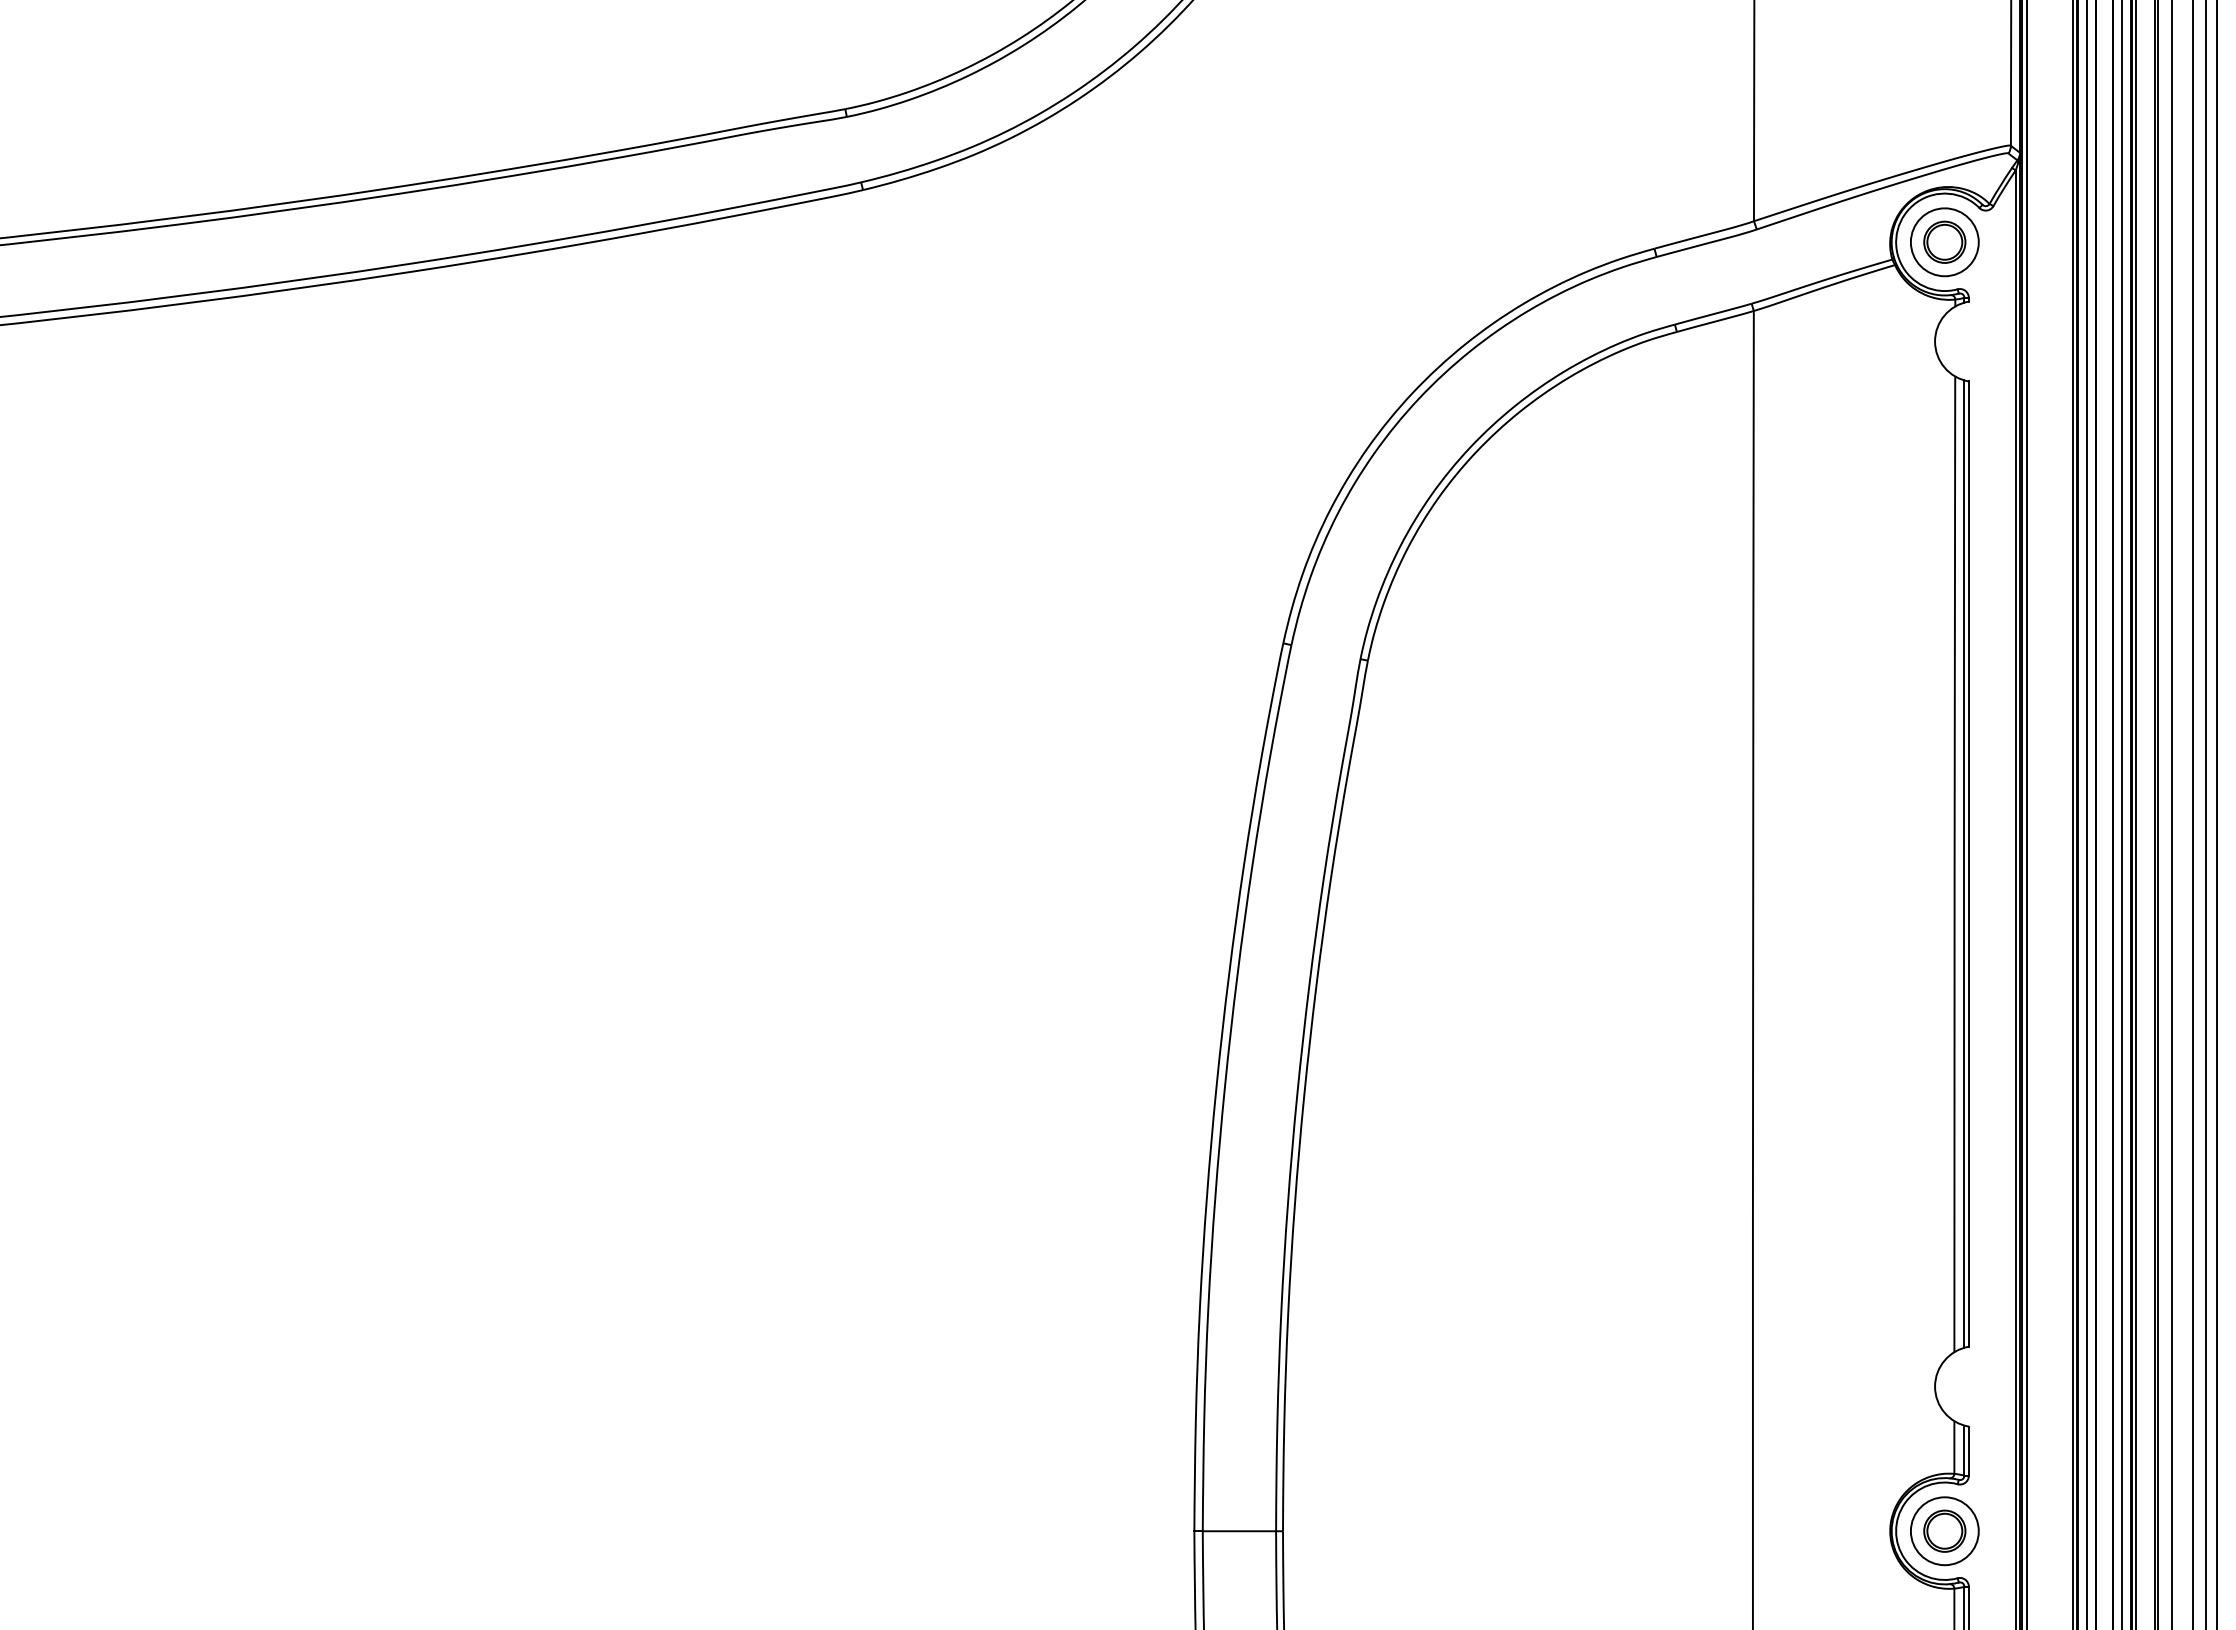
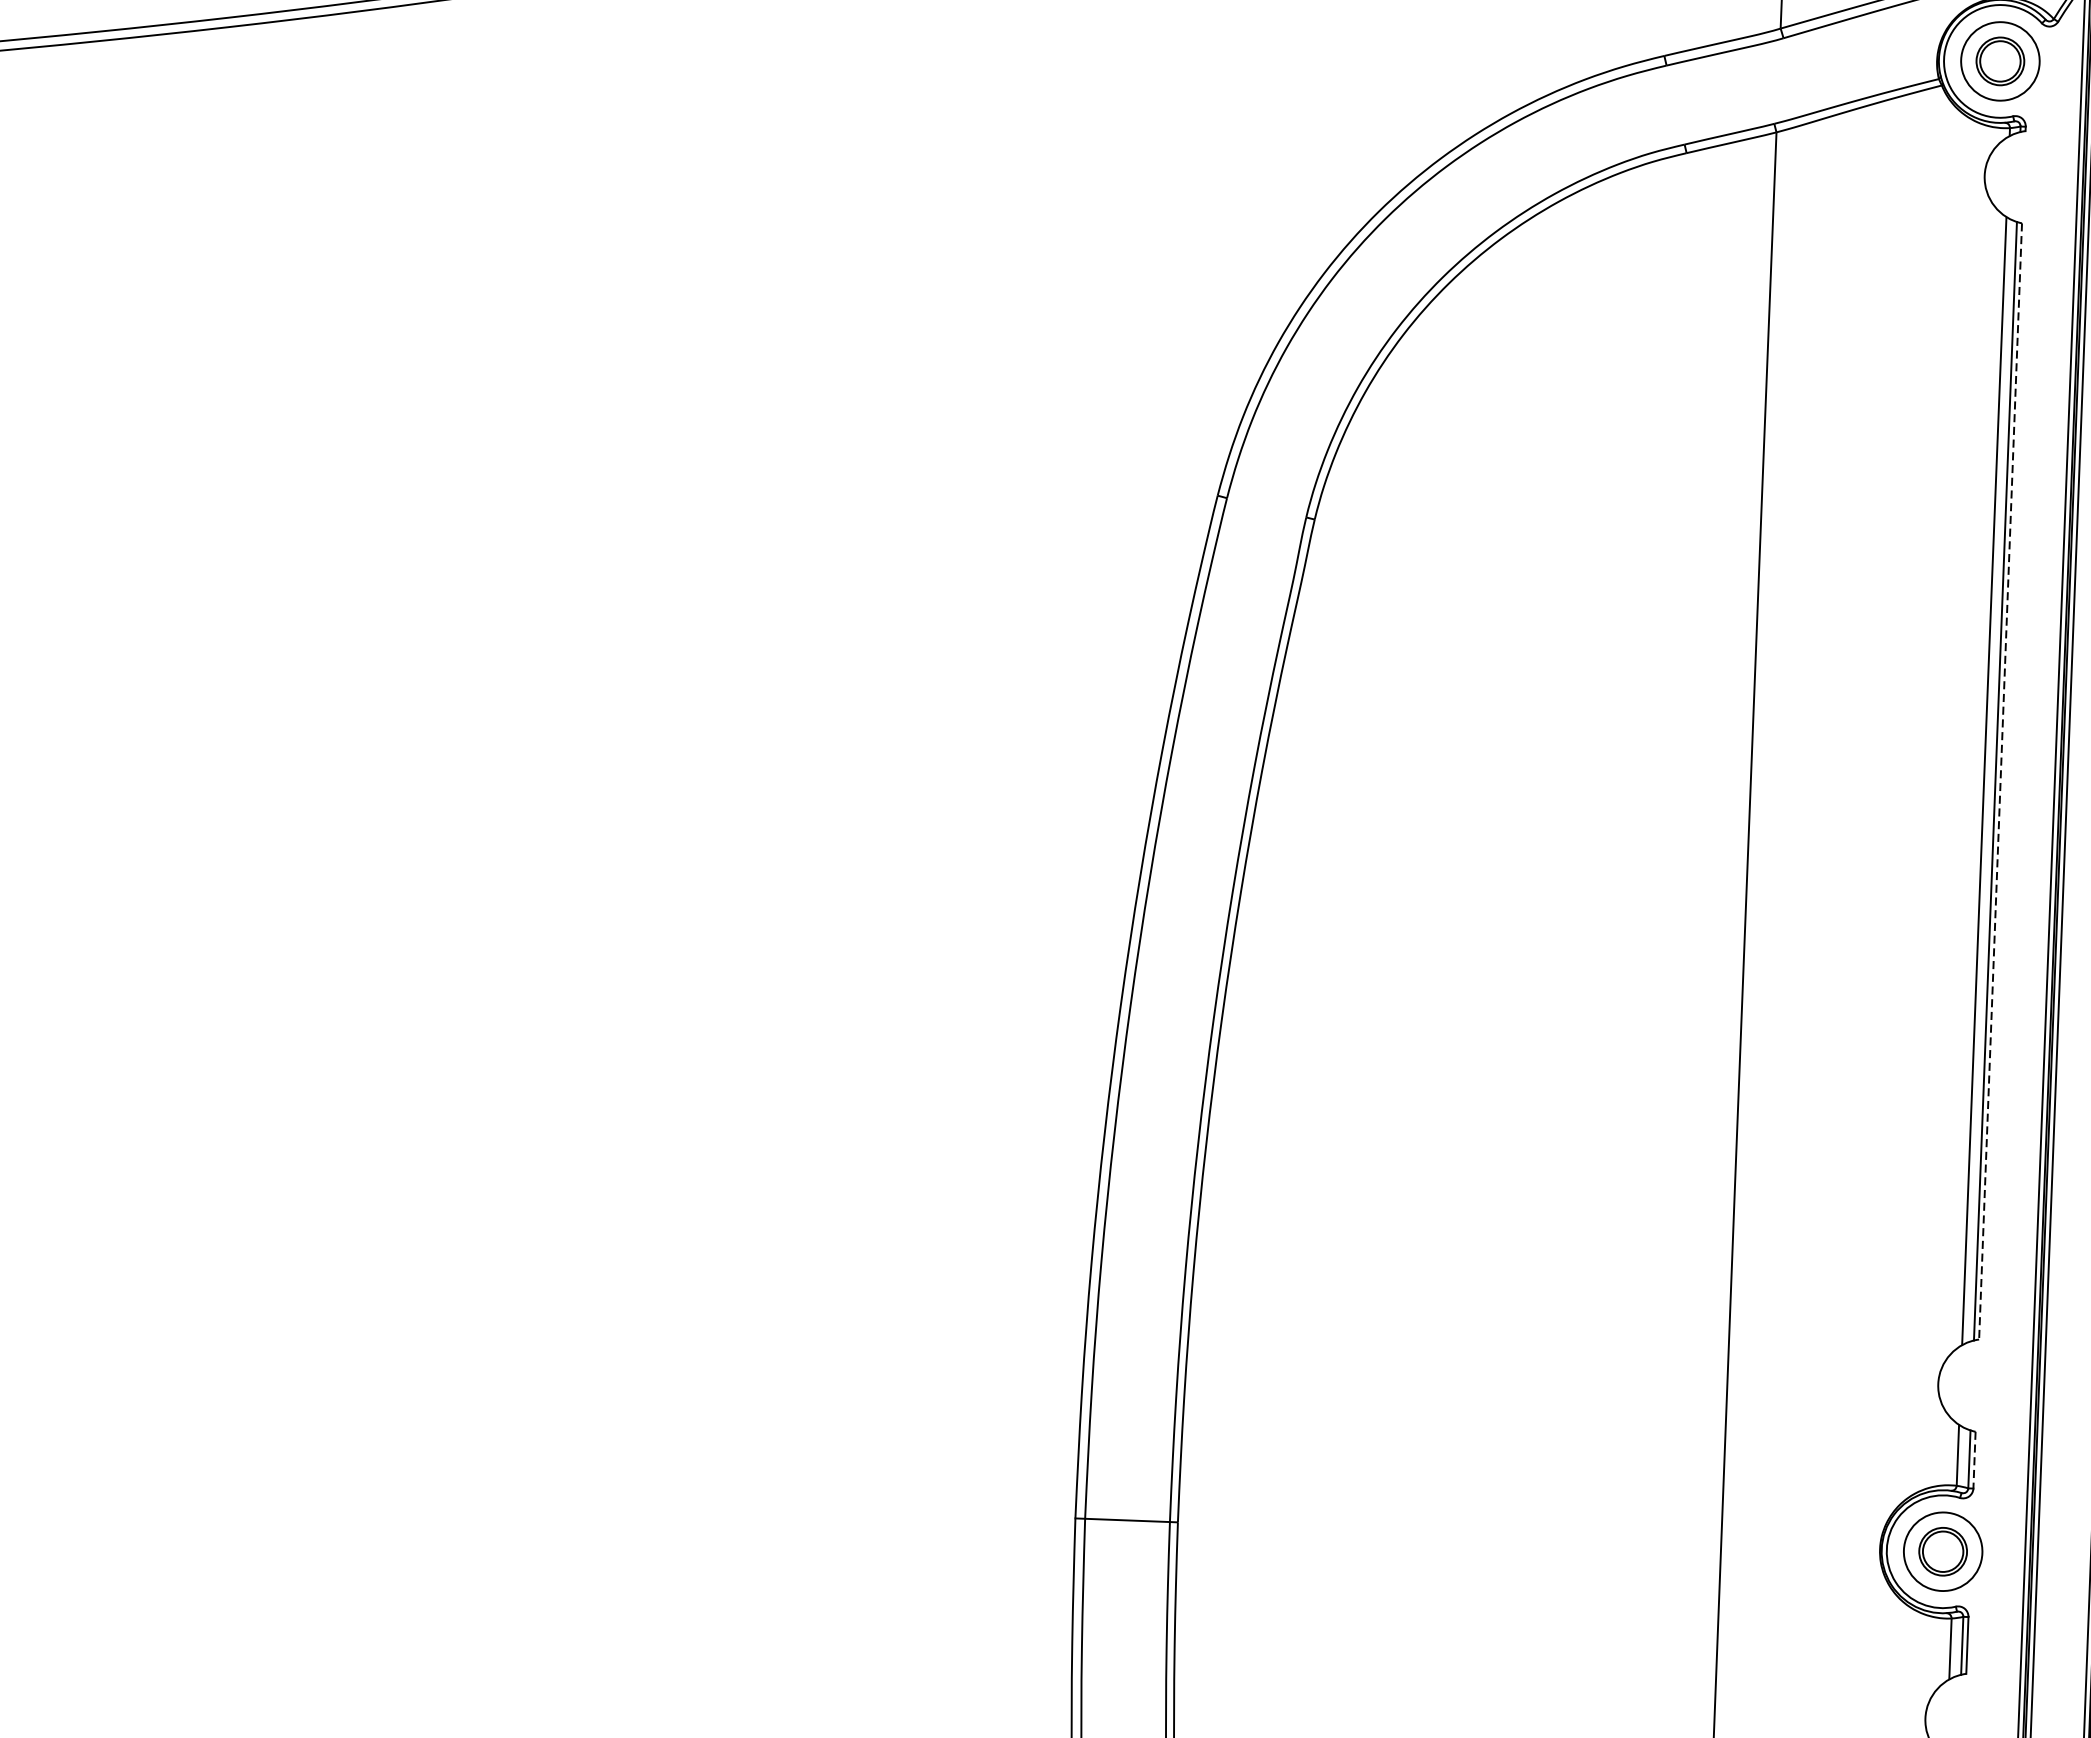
line: (1968, 864) -> (2000, 781), solid -> dashed
line: (1968, 1451) -> (1974, 1460), solid -> dashed

